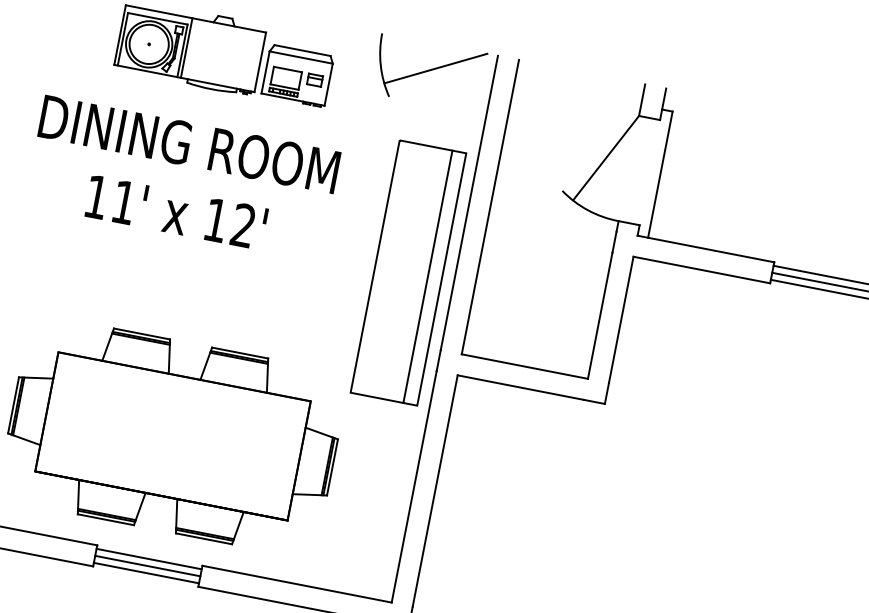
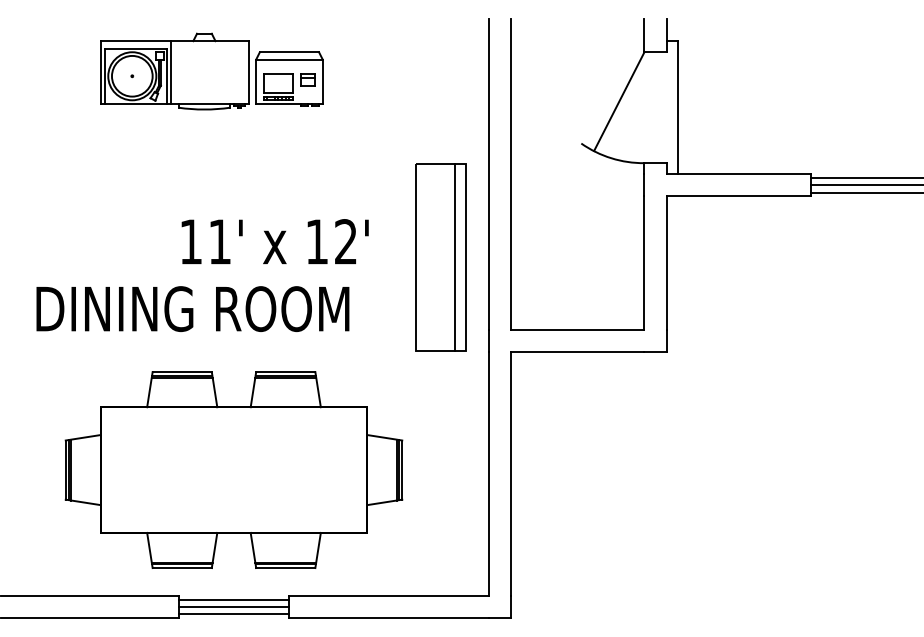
part: (428, 73) -> (422, 50), removed
text: (189, 143) -> (192, 308), moved
text: (175, 212) -> (274, 241), moved
part: (407, 272) -> (440, 257), size x0.7

